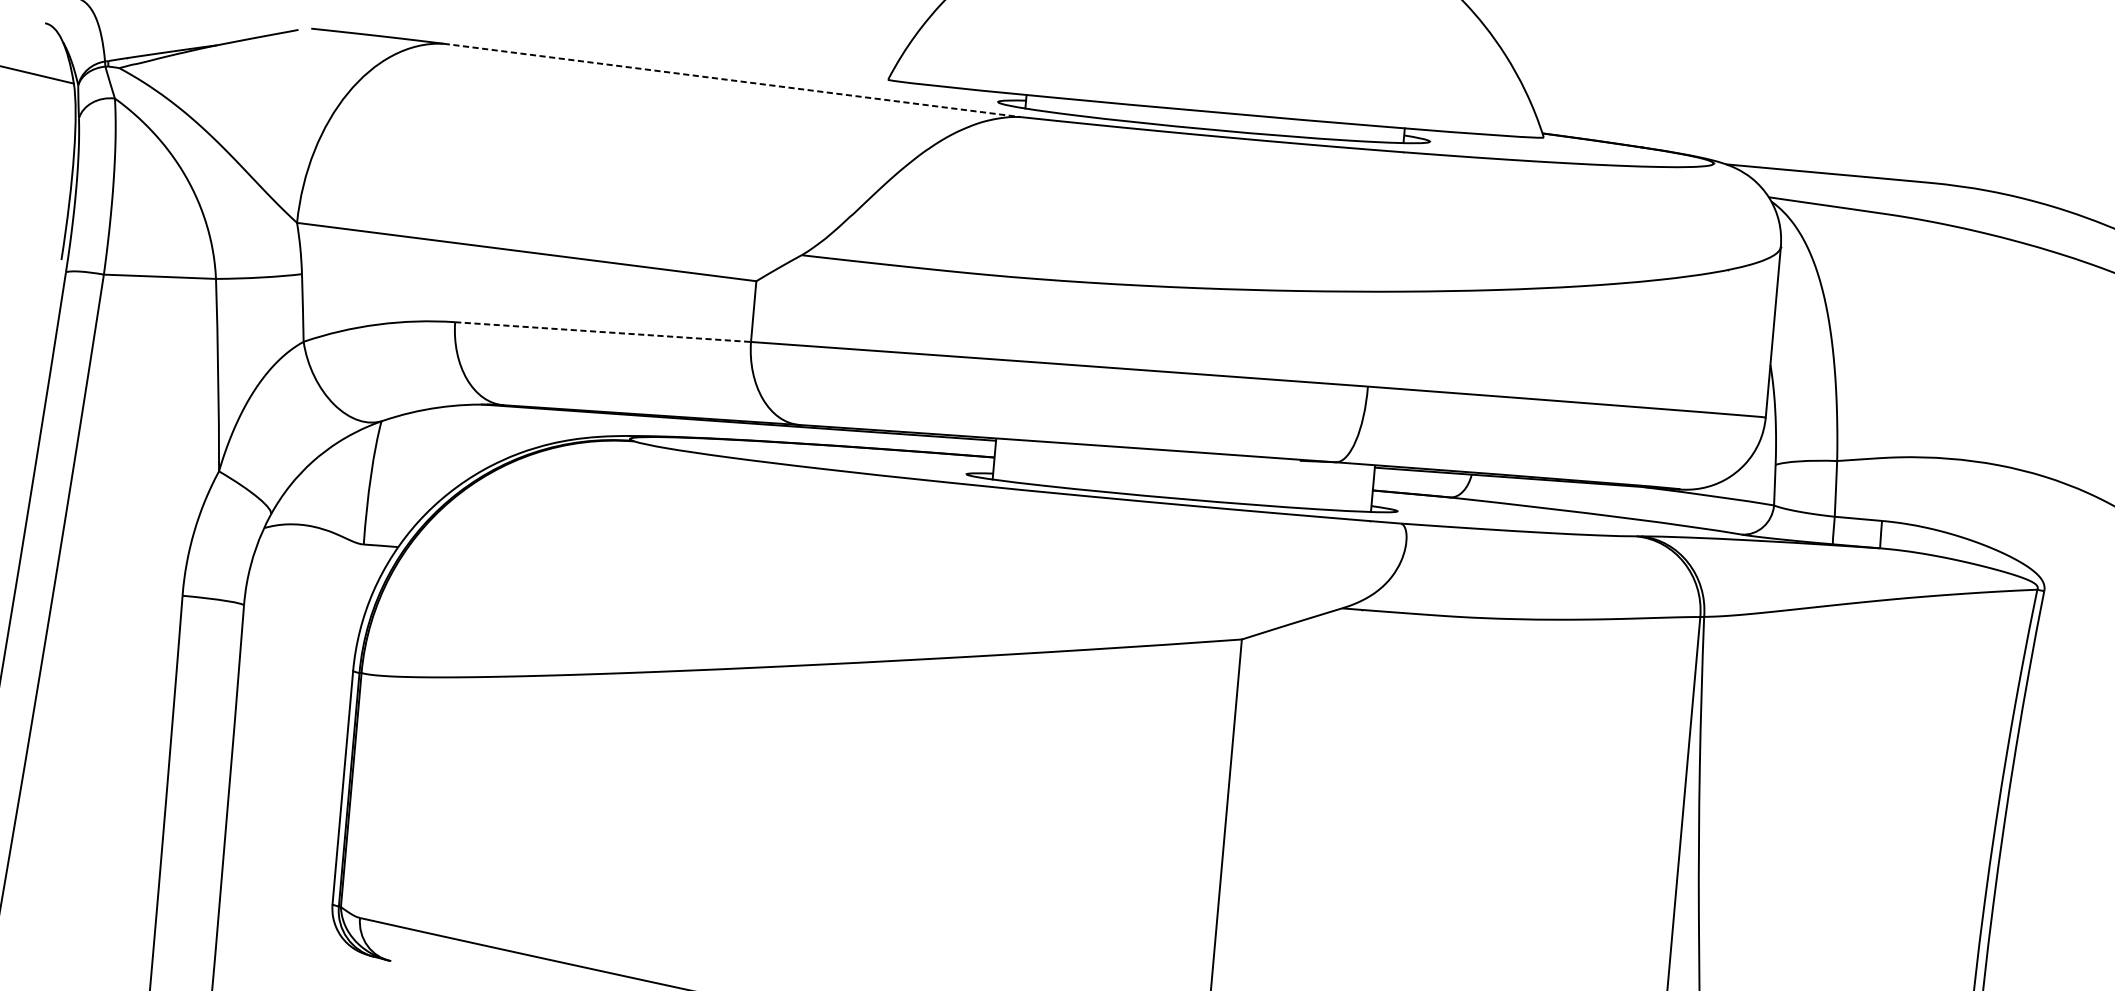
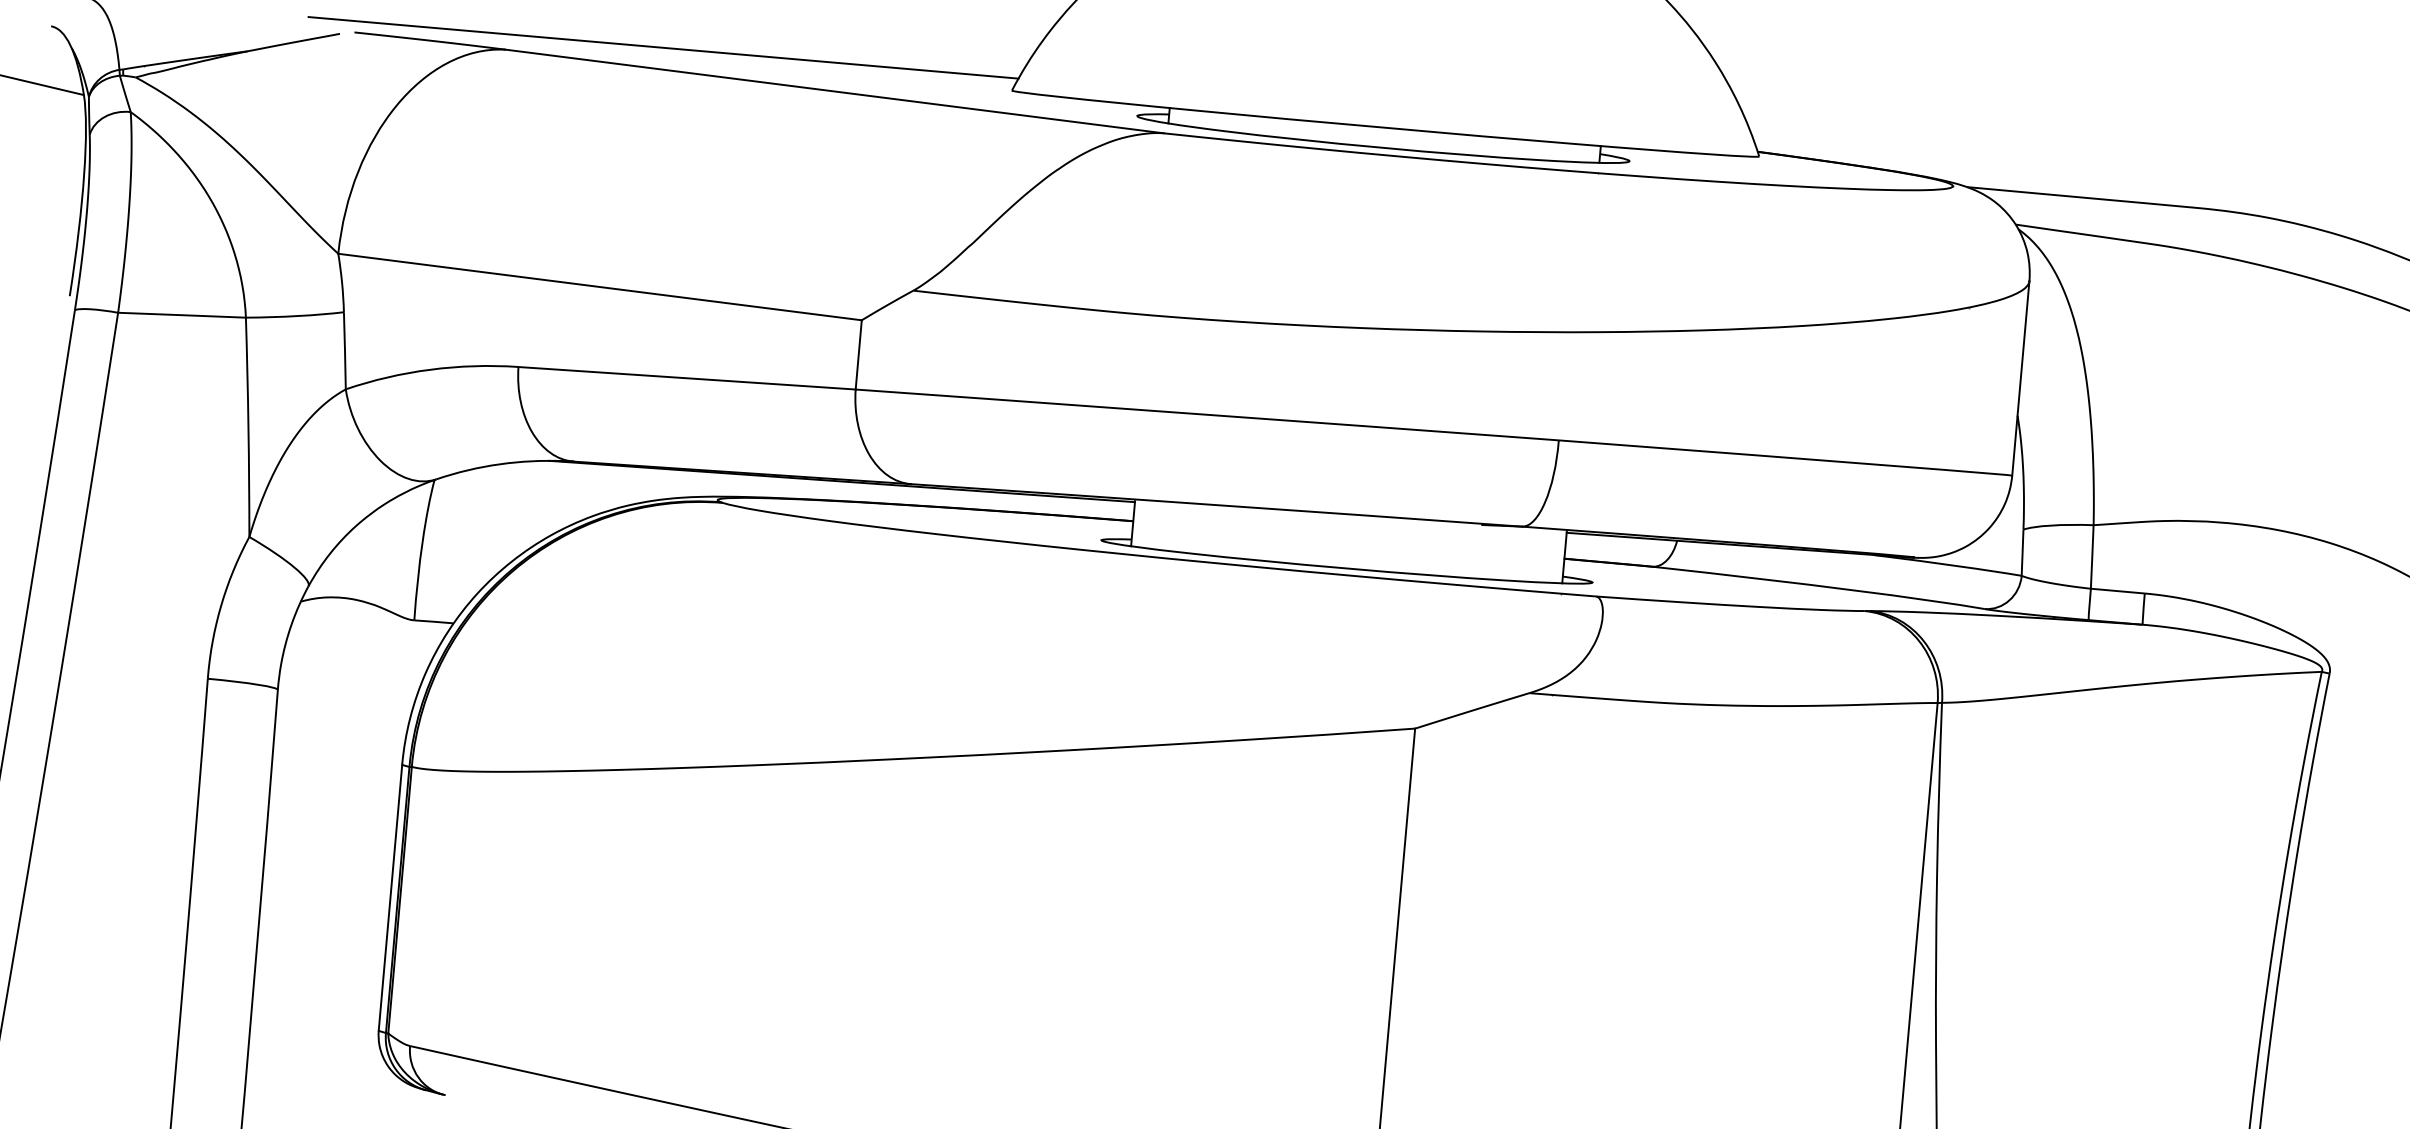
line: (582, 41) -> (663, 47), added
line: (732, 80) -> (834, 91), dashed -> solid
line: (603, 332) -> (687, 378), dashed -> solid

